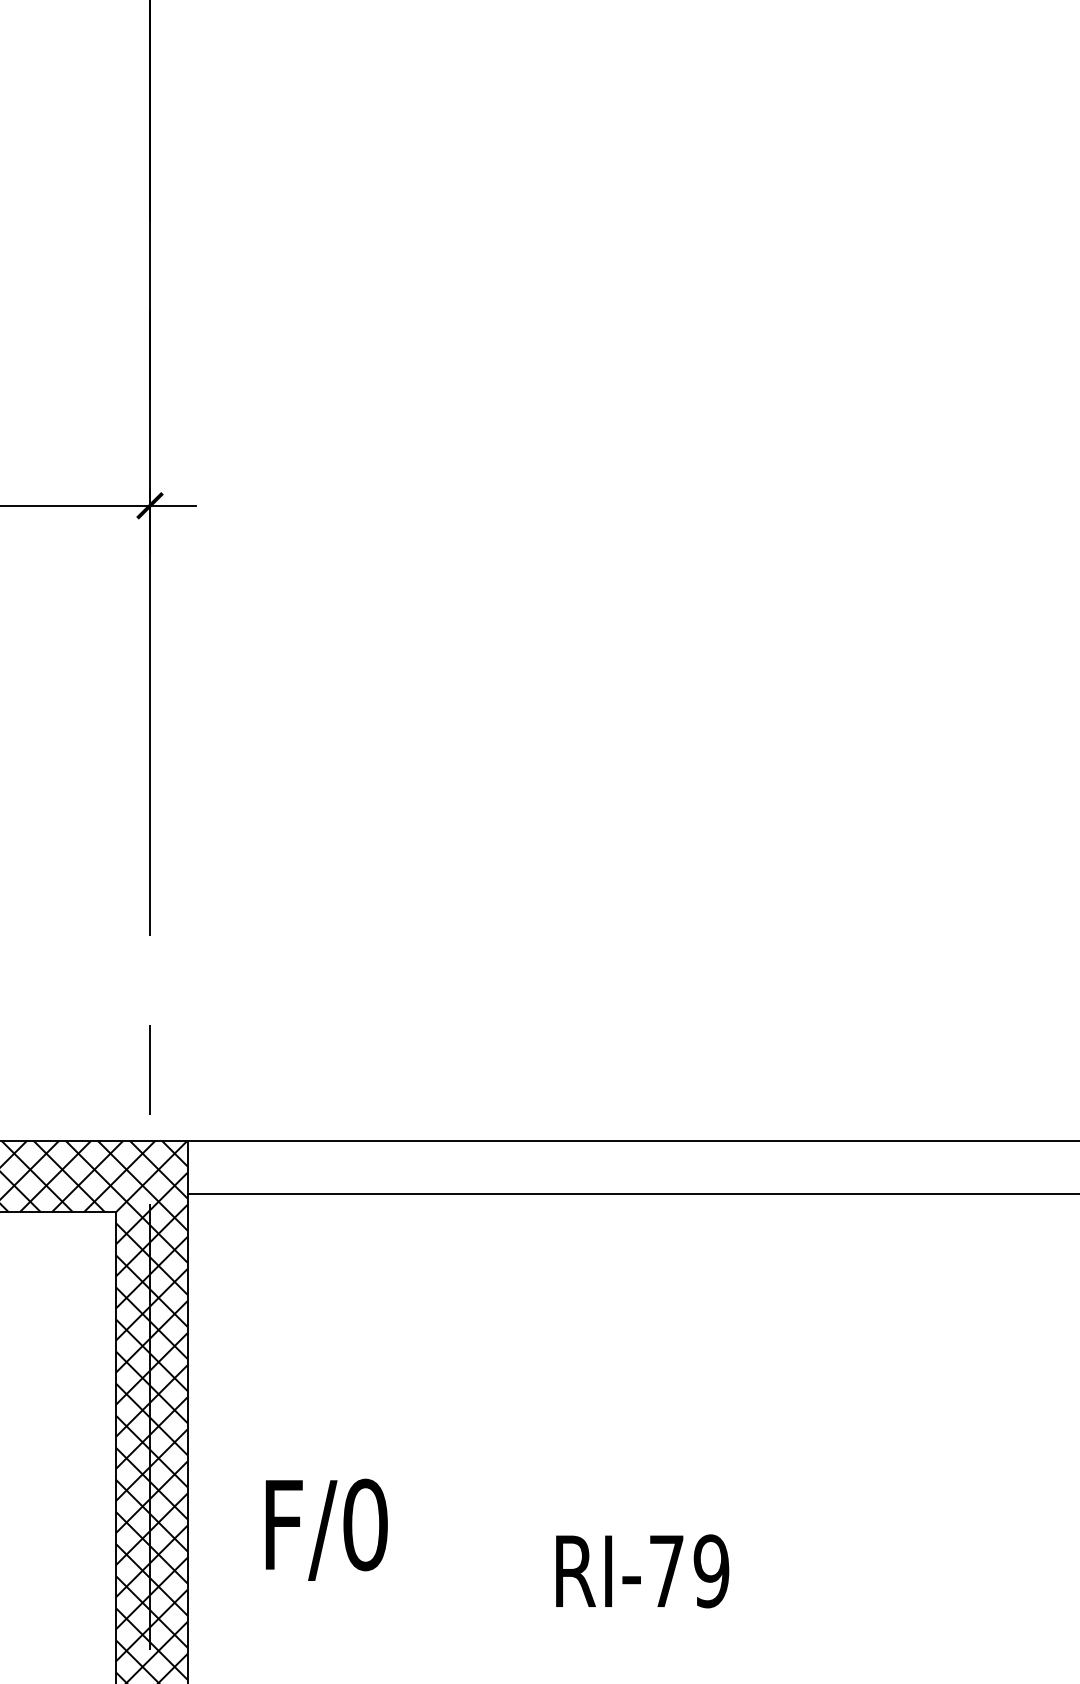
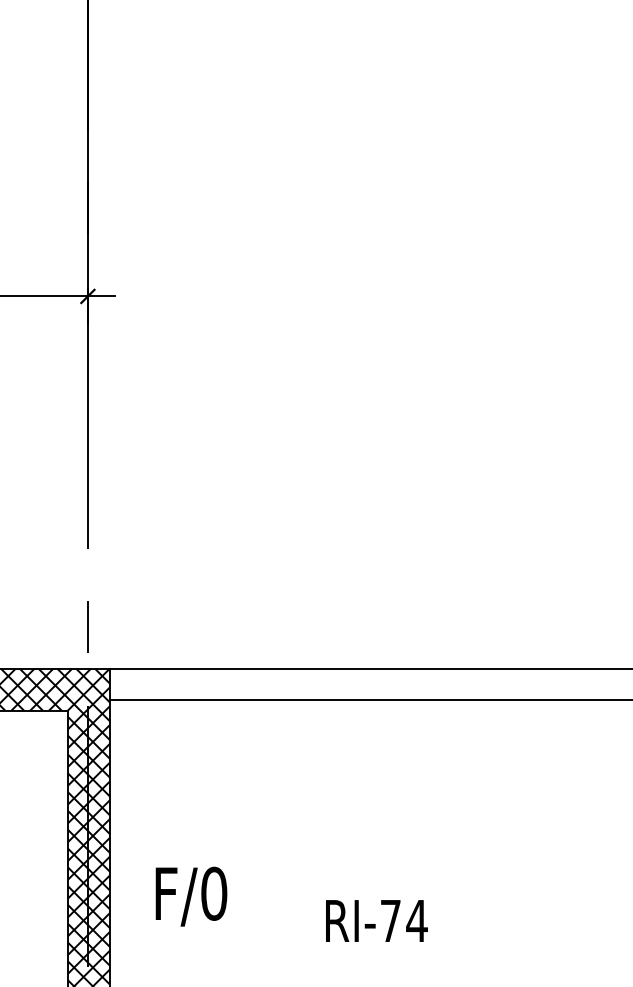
text: (710, 1570) -> (416, 920), RI-79 -> RI-74

